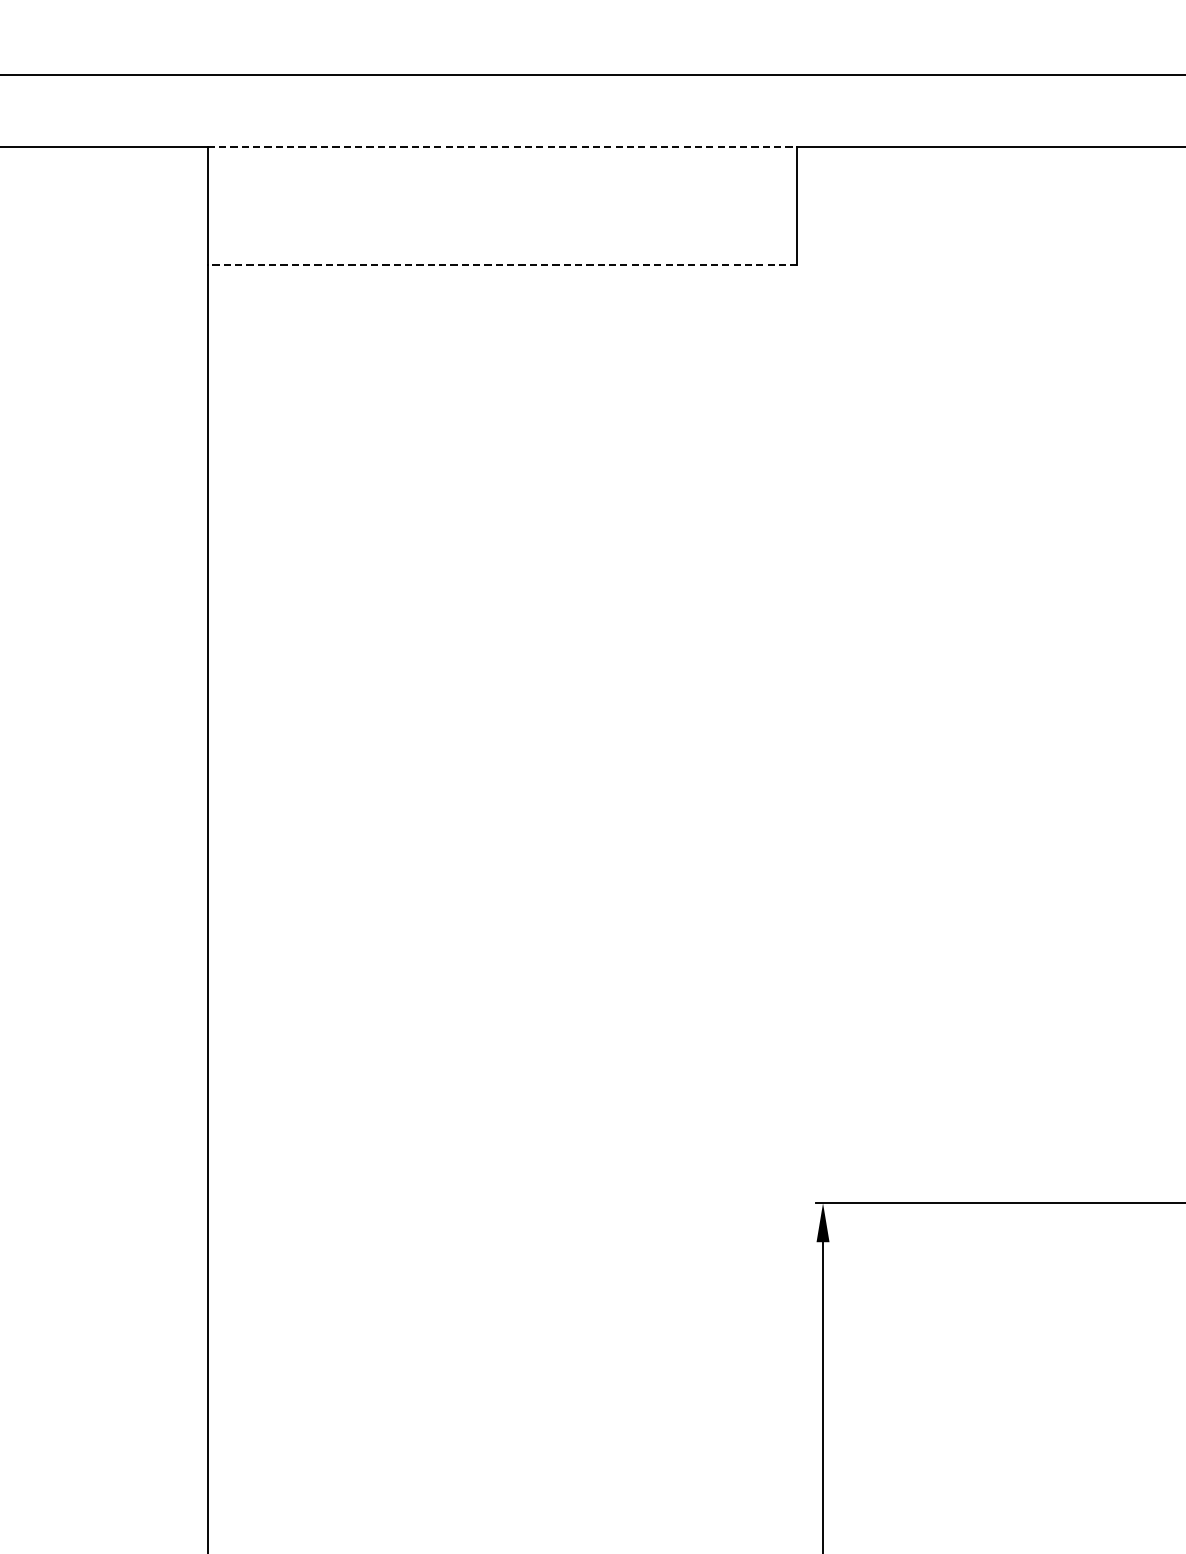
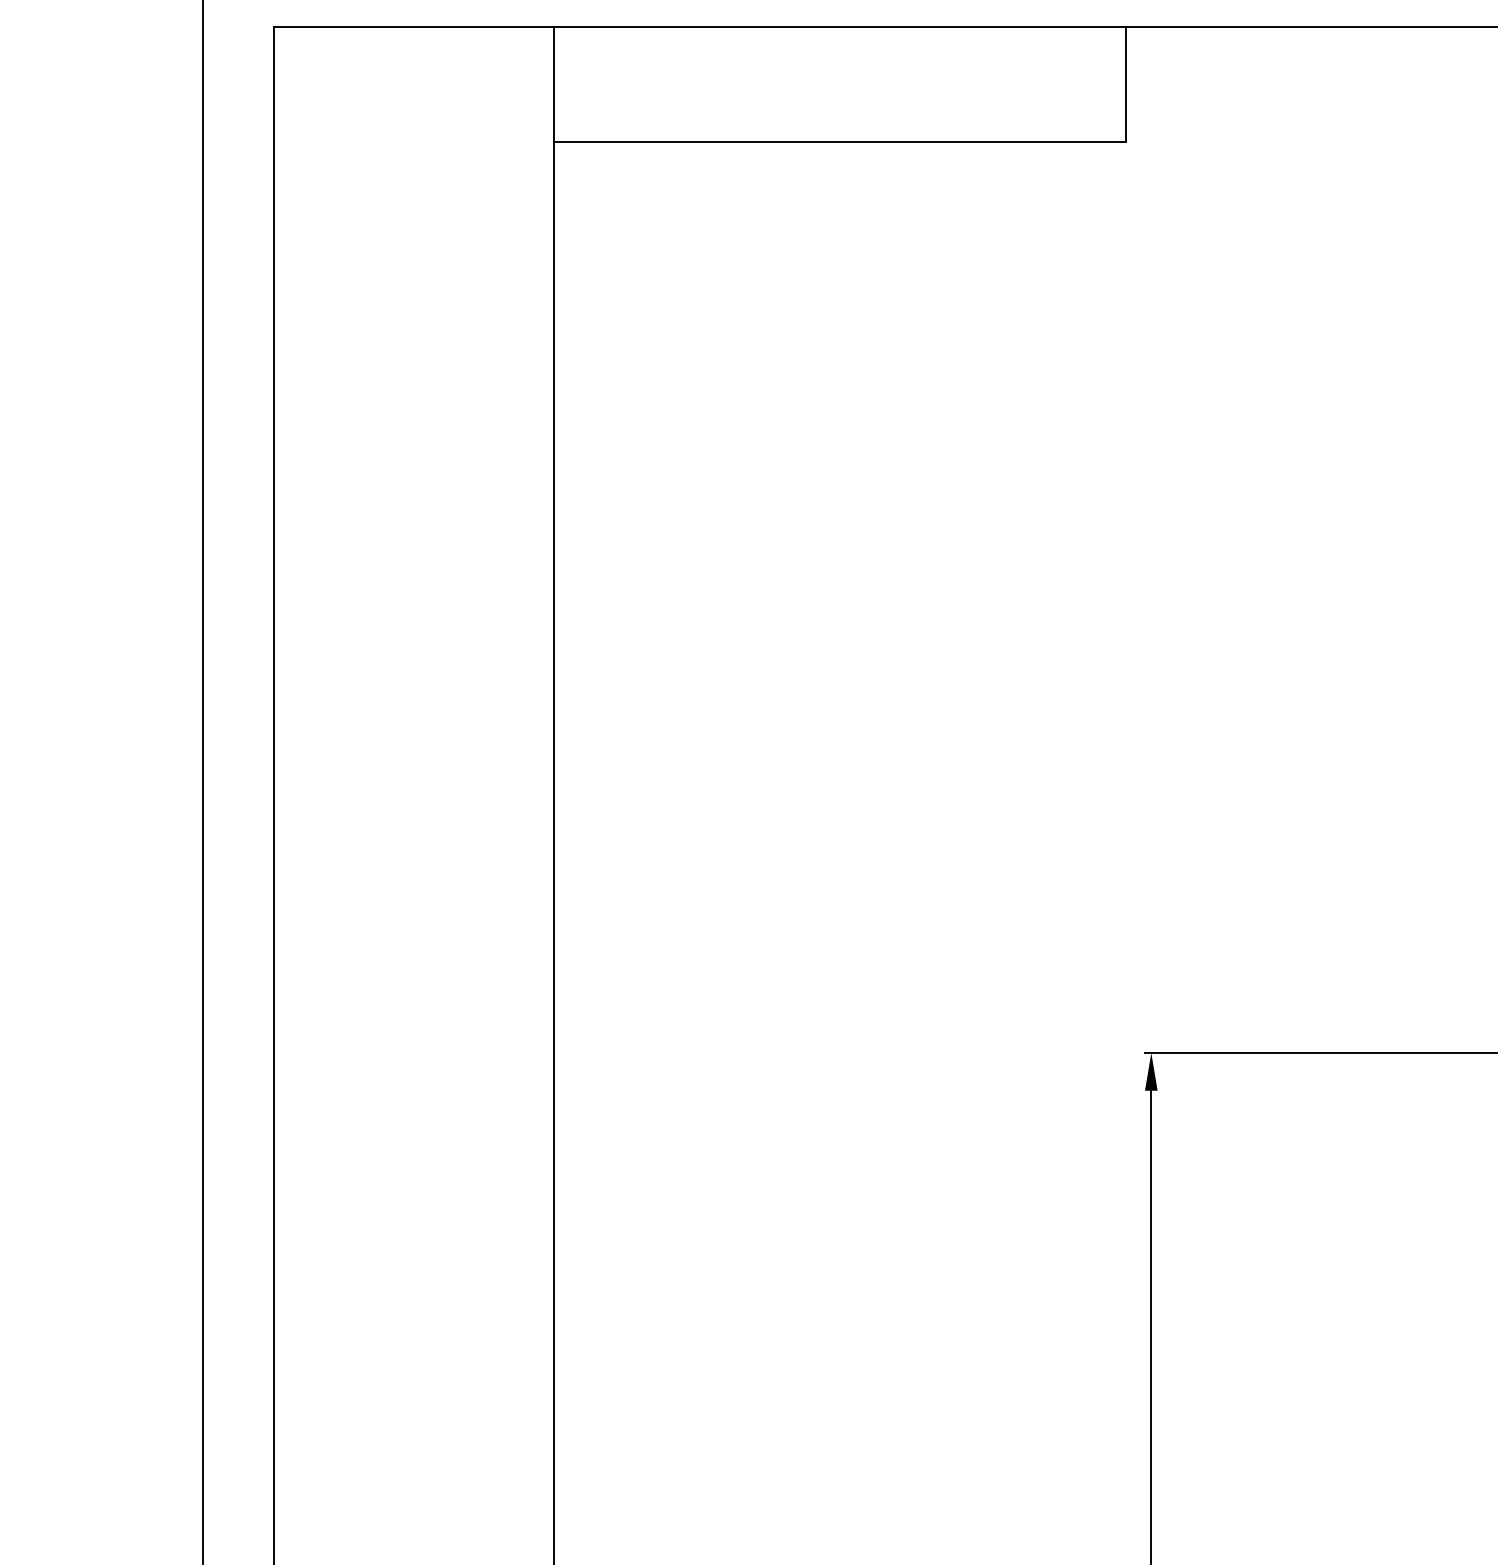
line: (502, 147) -> (840, 27), dashed -> solid
line: (501, 264) -> (839, 141), dashed -> solid

